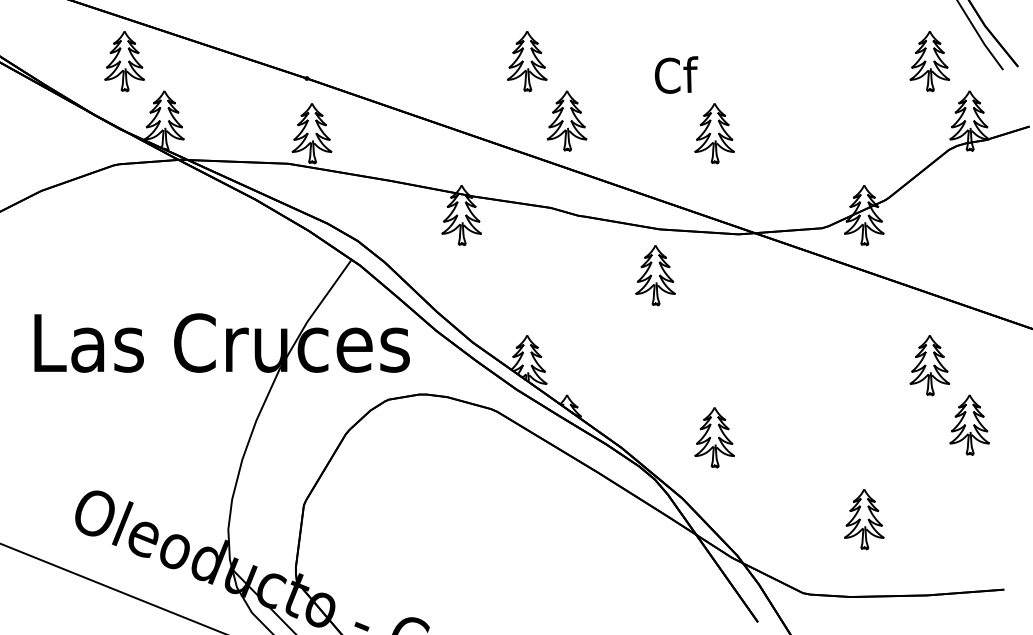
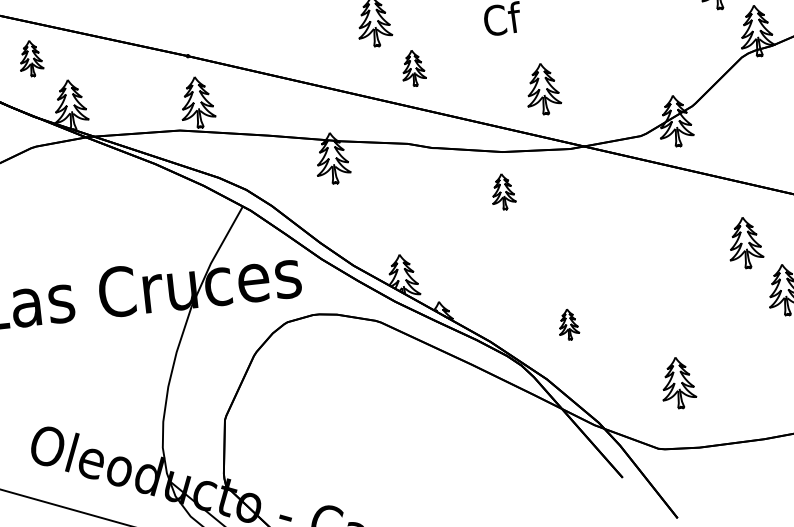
part: (124, 61) -> (31, 58), size x0.7
part: (566, 120) -> (413, 67), size x0.7
part: (714, 133) -> (542, 89), moved
part: (655, 275) -> (503, 191), size x0.7
part: (714, 437) -> (568, 324), size x0.6
part: (864, 519) -> (678, 383), moved

